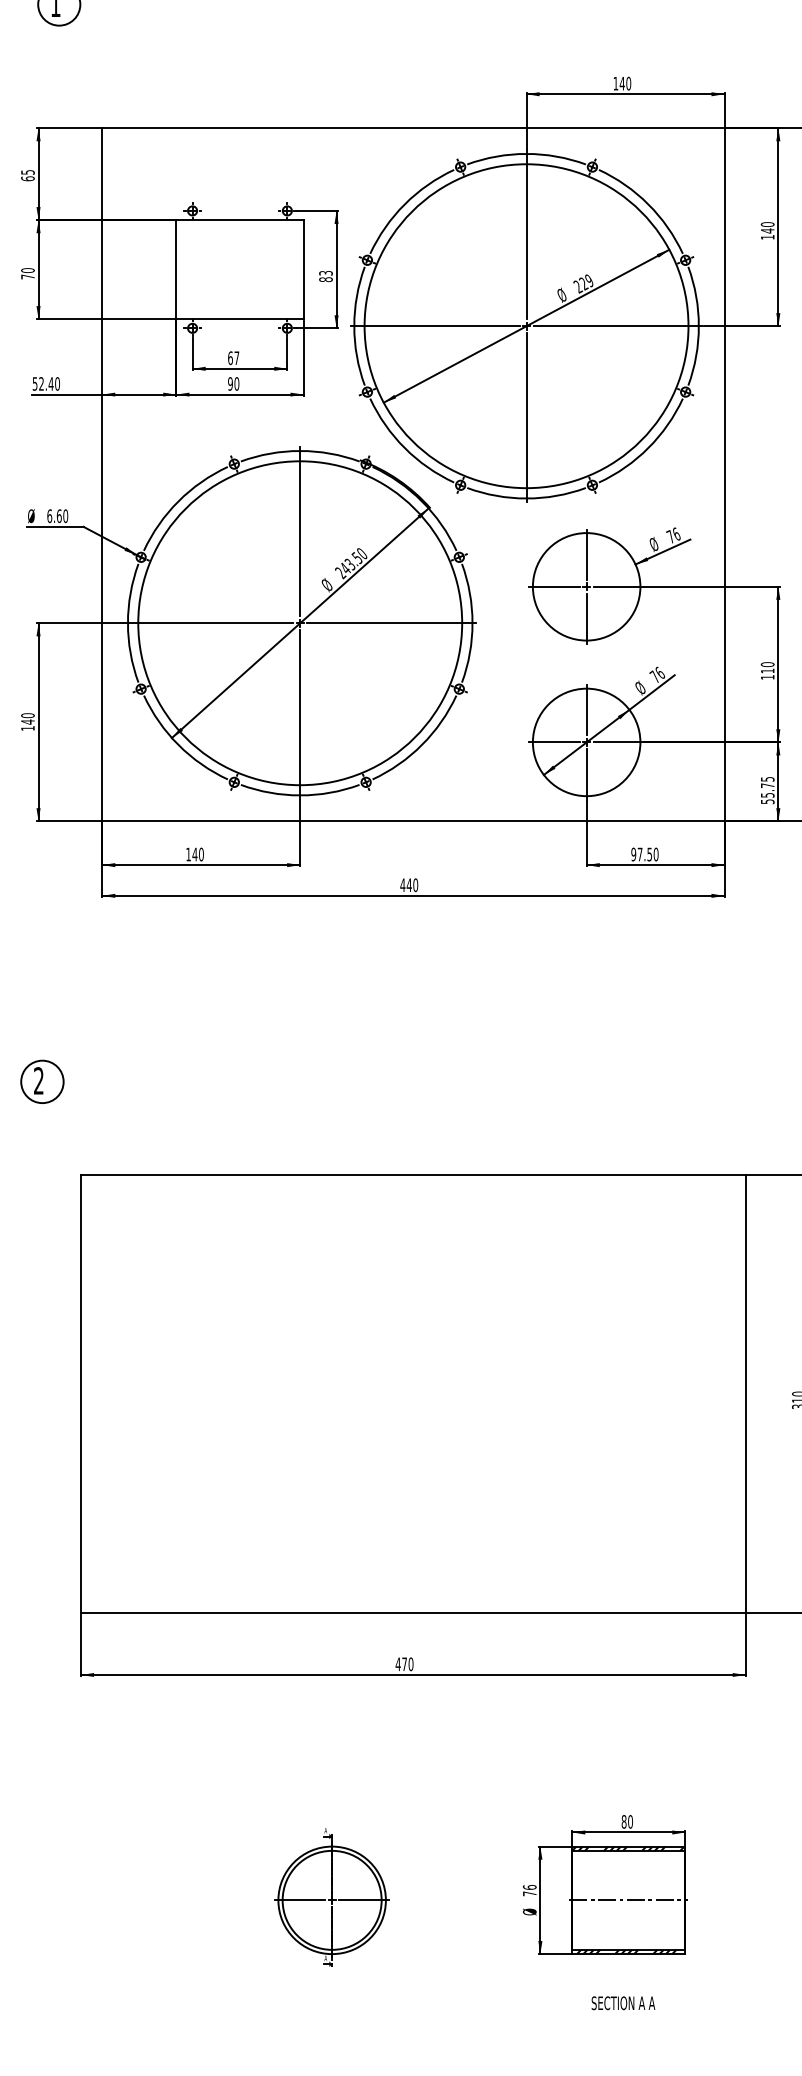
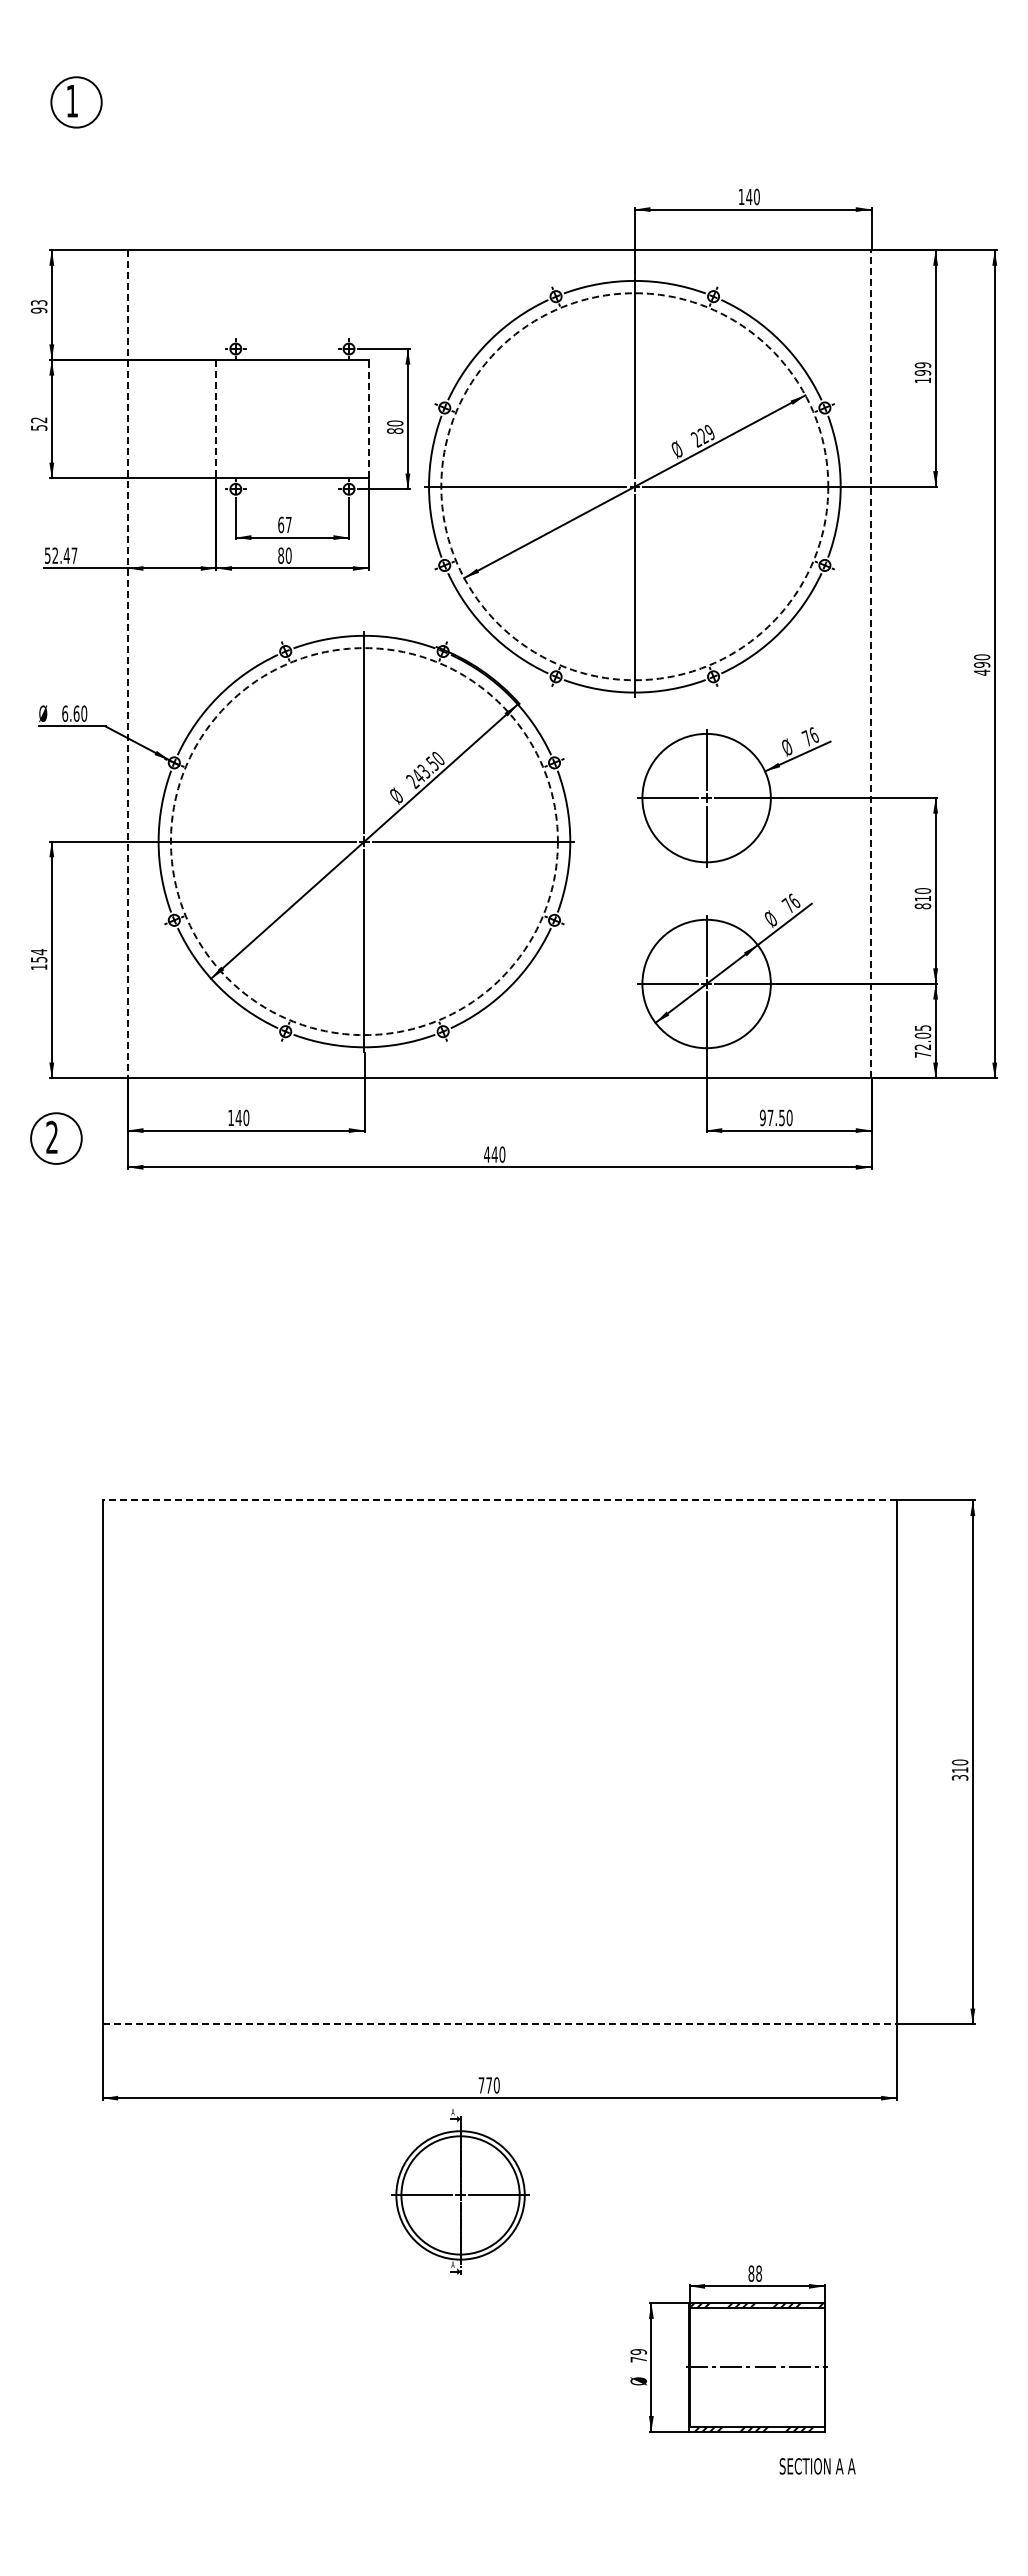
text: (27, 175) -> (38, 306), 65 -> 93
text: (767, 228) -> (922, 369), 140 -> 199
line: (176, 269) -> (216, 419), solid -> dashed
line: (303, 269) -> (368, 418), solid -> dashed
text: (28, 273) -> (39, 423), 70 -> 52
text: (326, 273) -> (395, 423), 83 -> 80
circle: (526, 326) -> (634, 486), solid -> dashed
text: (57, 383) -> (74, 555), 52.40 -> 52.47
text: (230, 383) -> (281, 555), 90 -> 80
line: (724, 474) -> (871, 663), solid -> dashed
line: (101, 475) -> (127, 664), solid -> dashed
circle: (299, 623) -> (363, 841), solid -> dashed
text: (767, 677) -> (922, 906), 110 -> 810
text: (28, 718) -> (39, 955), 140 -> 154
text: (767, 793) -> (922, 1044), 55.75 -> 72.05
part: (42, 1081) -> (56, 1138), moved
line: (413, 1174) -> (499, 1500), solid -> dashed
line: (414, 1613) -> (500, 2024), solid -> dashed
text: (398, 1664) -> (481, 2085), 470 -> 770
text: (630, 1821) -> (759, 2273), 80 -> 88
text: (529, 1887) -> (638, 2351), 76 -> 79
part: (332, 1897) -> (460, 2191), moved
text: (623, 2003) -> (817, 2466), moved

